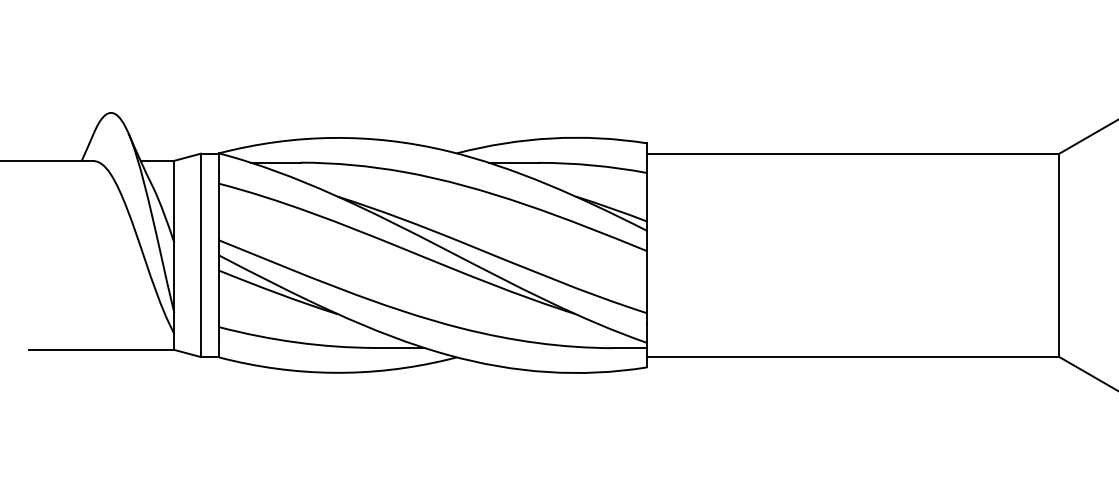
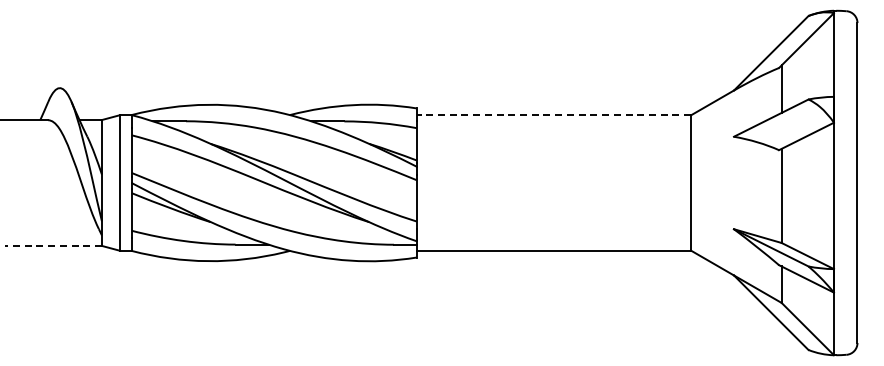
line: (852, 153) -> (553, 115), solid -> dashed
line: (101, 349) -> (53, 245), solid -> dashed

